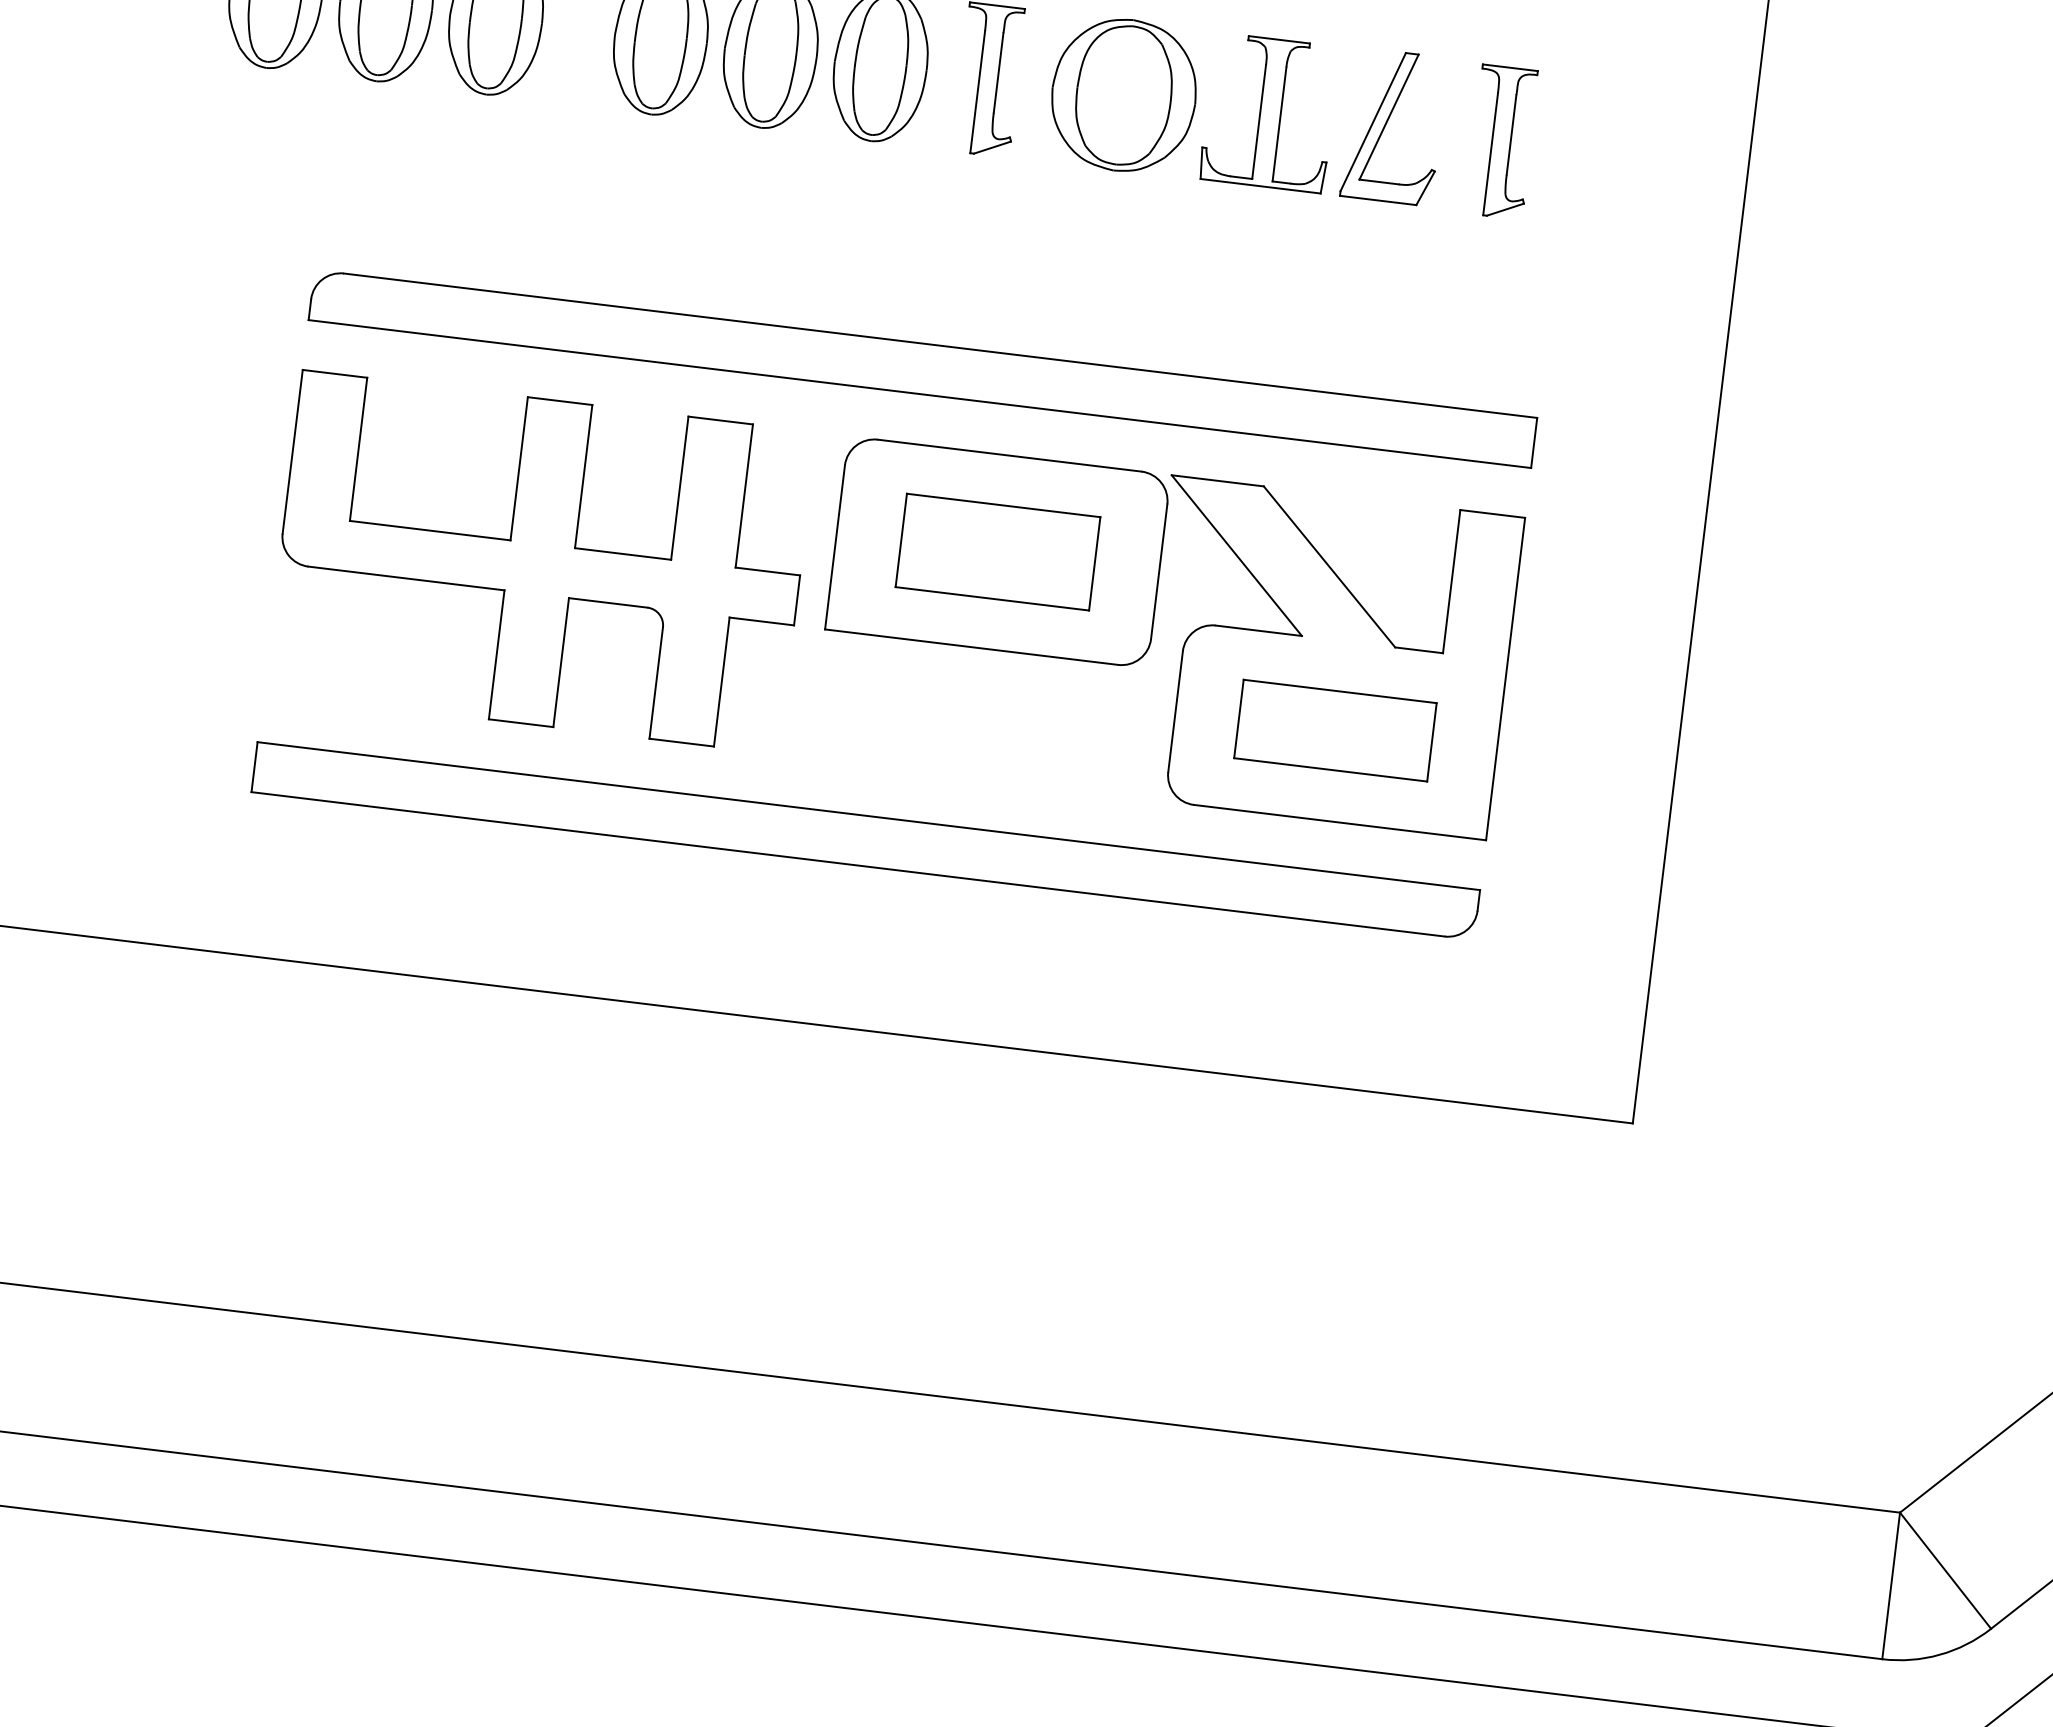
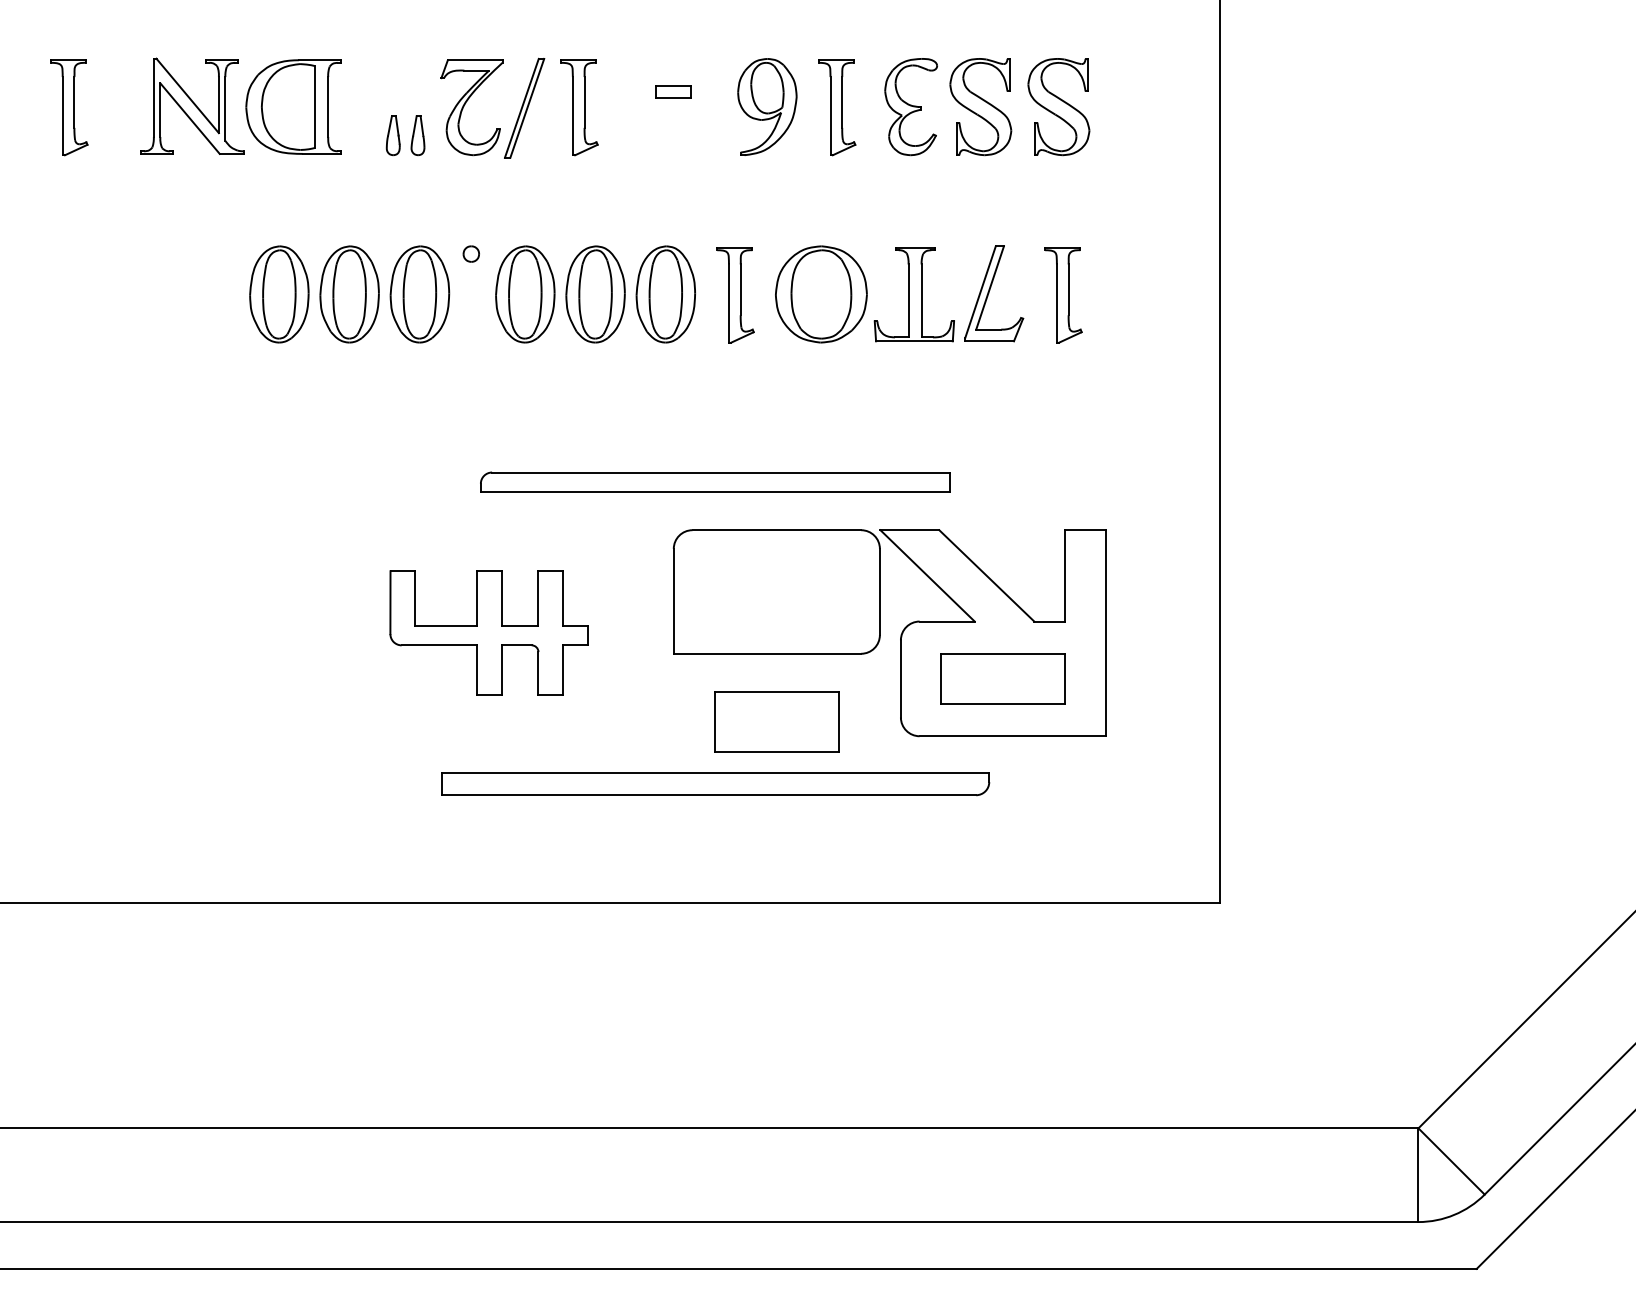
part: (921, 367) -> (714, 481), size x0.6
part: (997, 551) -> (776, 721), moved
part: (539, 561) -> (488, 632), size x0.6
part: (865, 840) -> (715, 783), size x0.7

